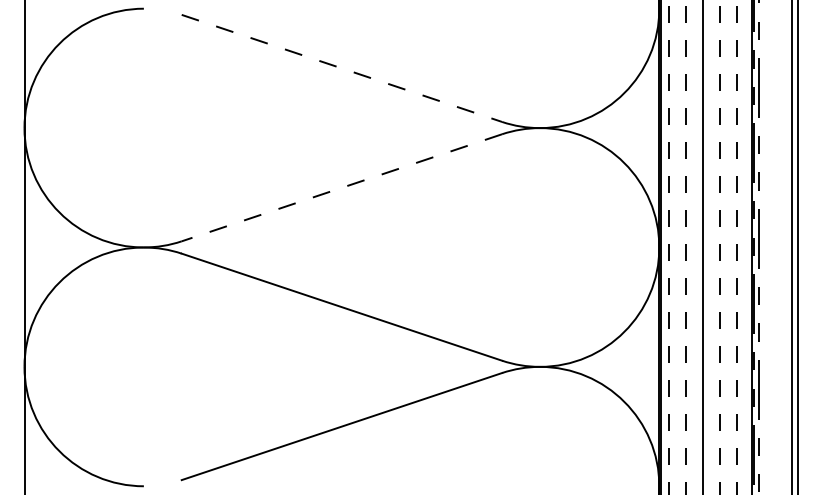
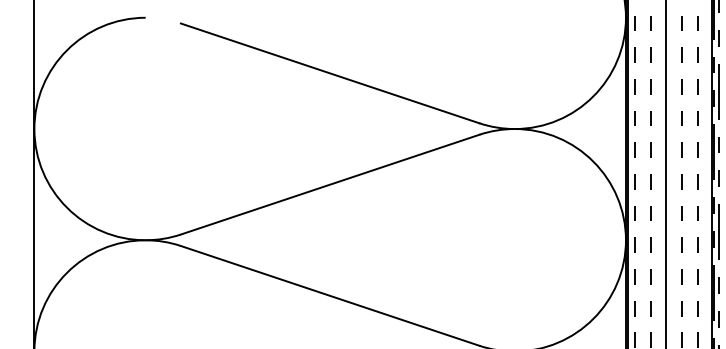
line: (341, 68) -> (329, 73), dashed -> solid
line: (341, 187) -> (329, 184), dashed -> solid

